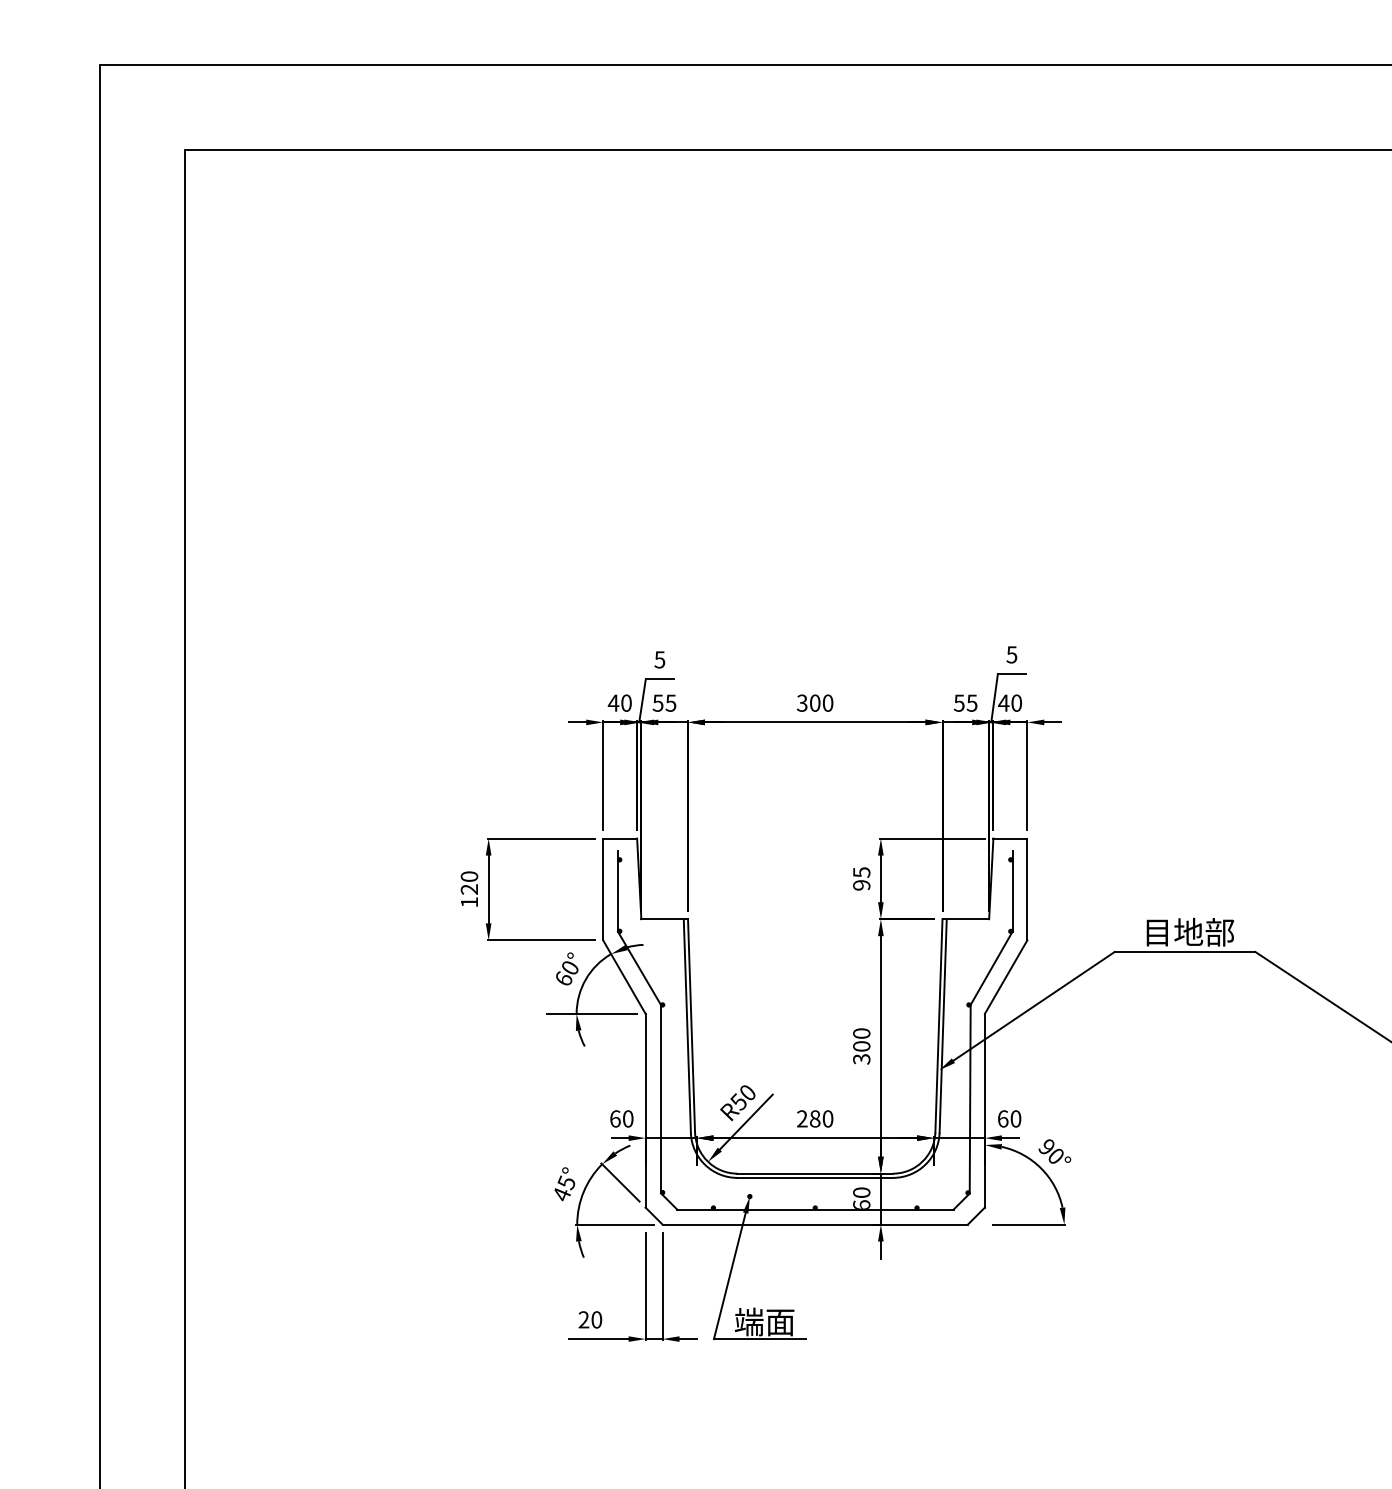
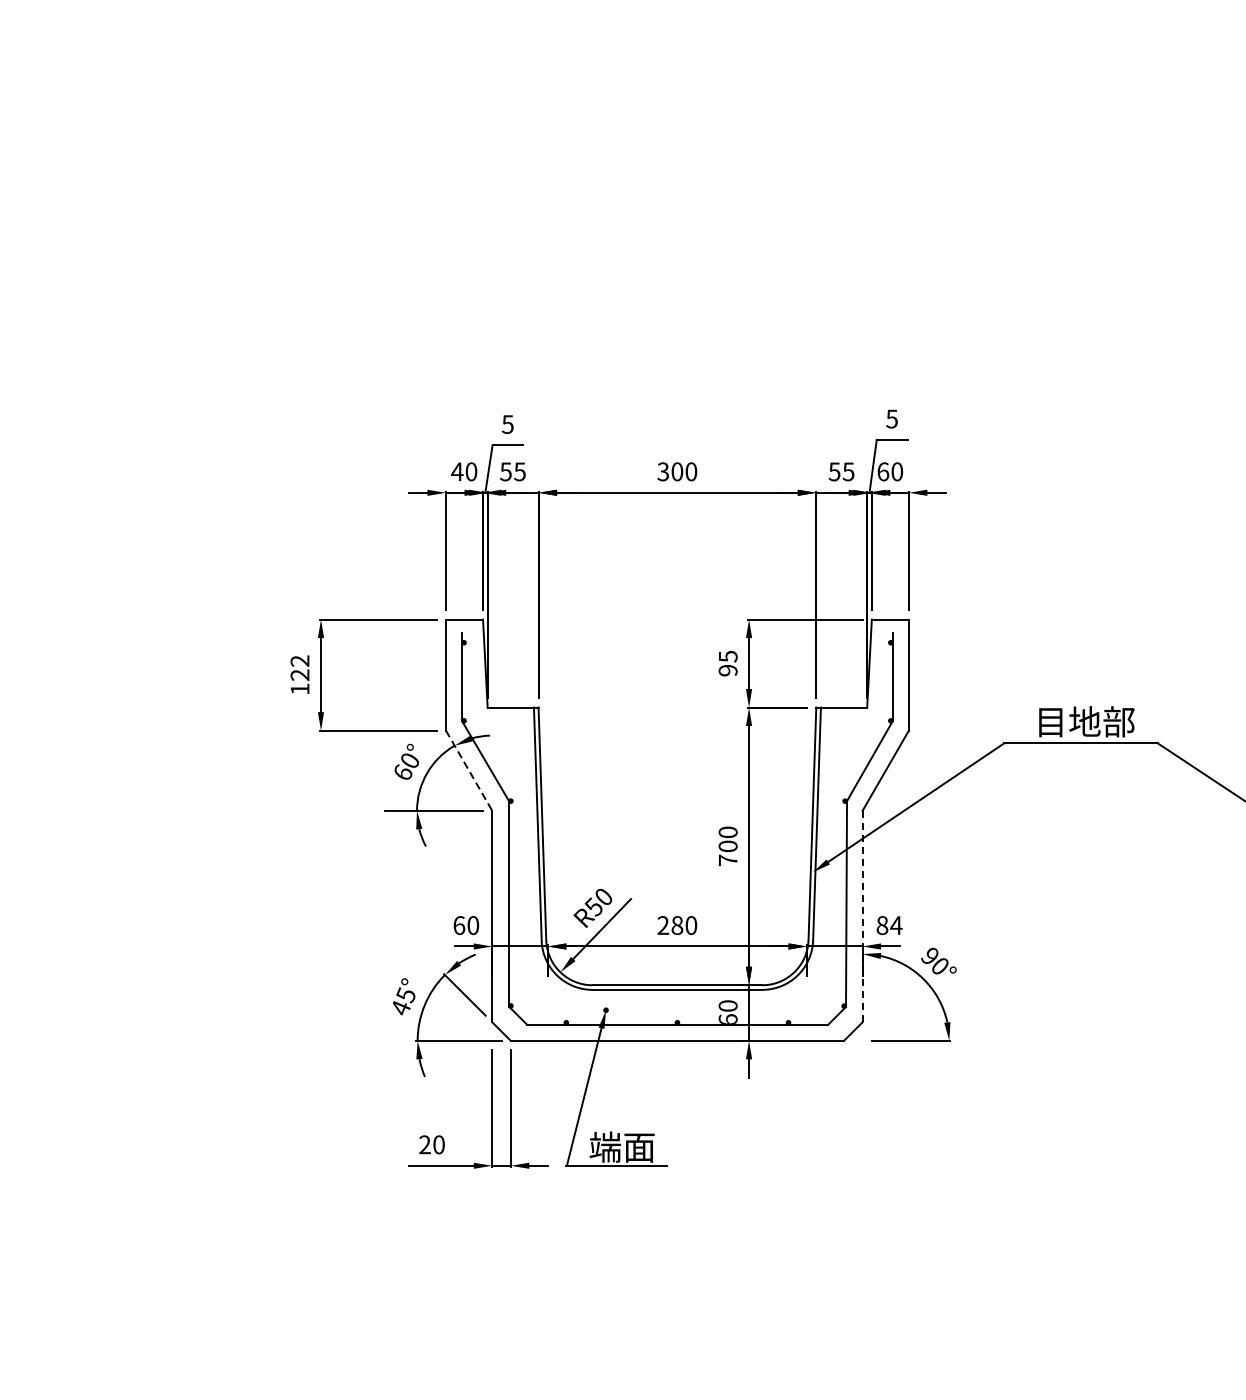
text: (1003, 702) -> (882, 471), 40 -> 60
text: (469, 876) -> (300, 660), 120 -> 122
line: (624, 977) -> (469, 771), solid -> dashed
text: (861, 1059) -> (727, 860), 300 -> 700
line: (984, 1110) -> (862, 916), solid -> dashed
text: (1009, 1118) -> (889, 925), 60 -> 84

